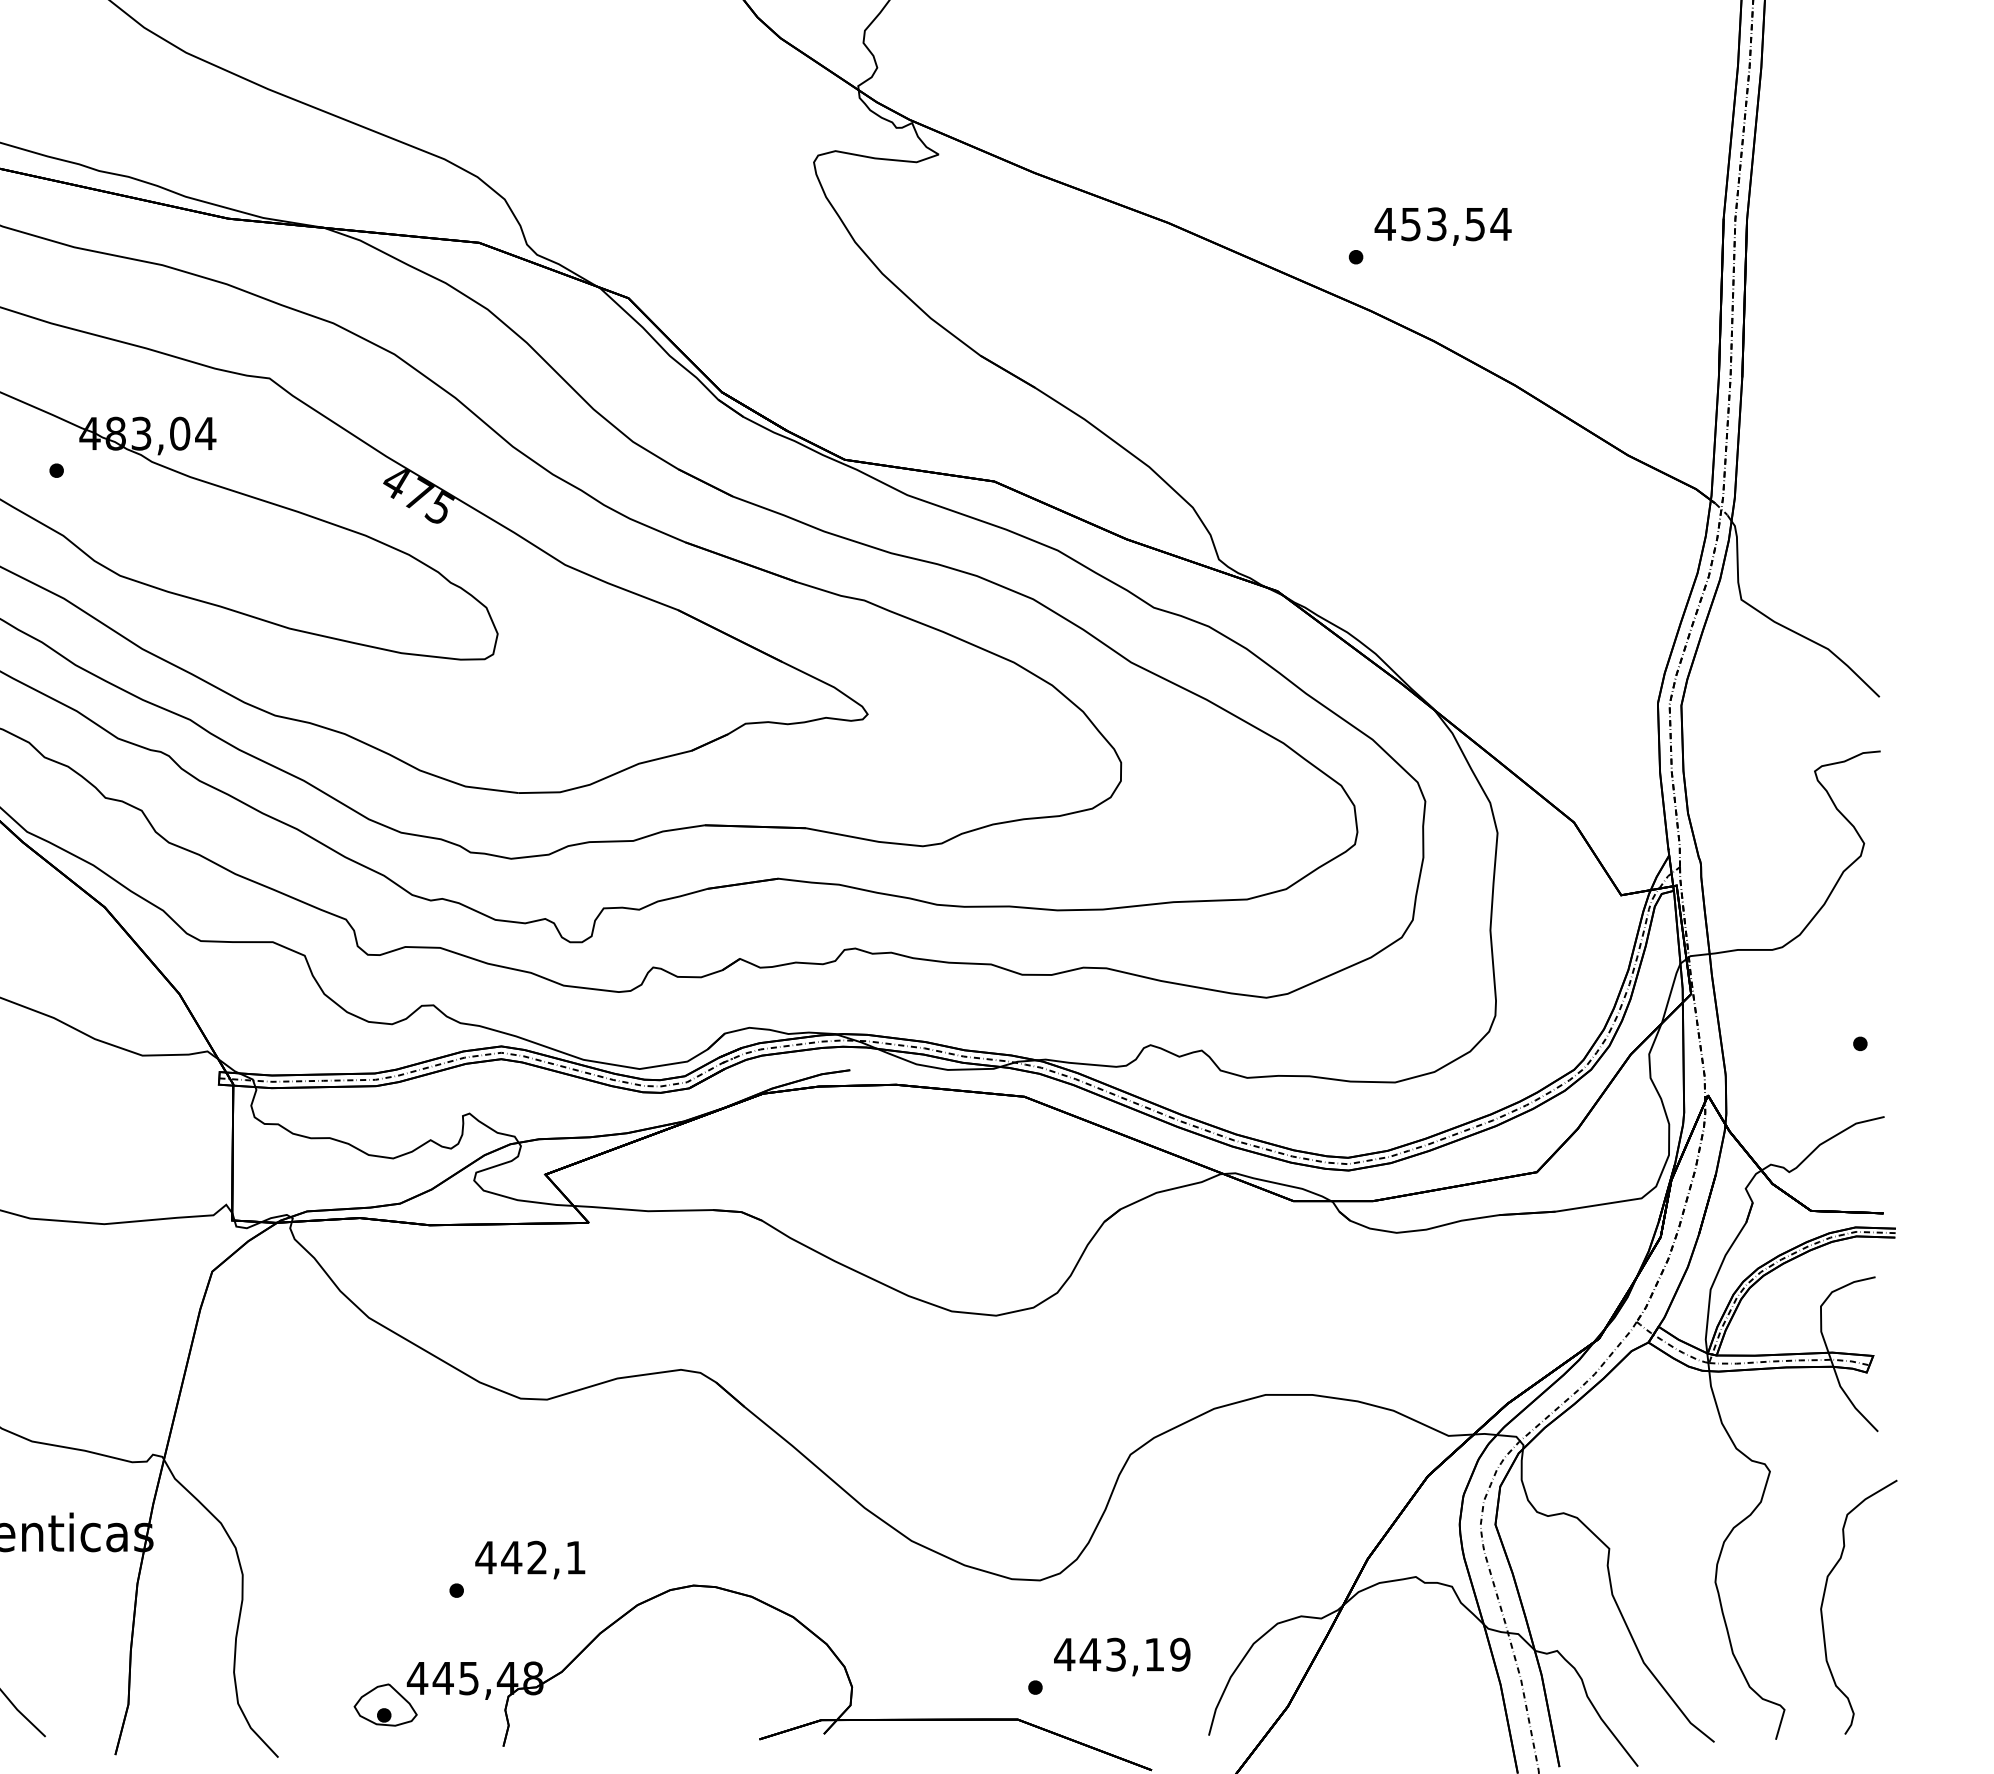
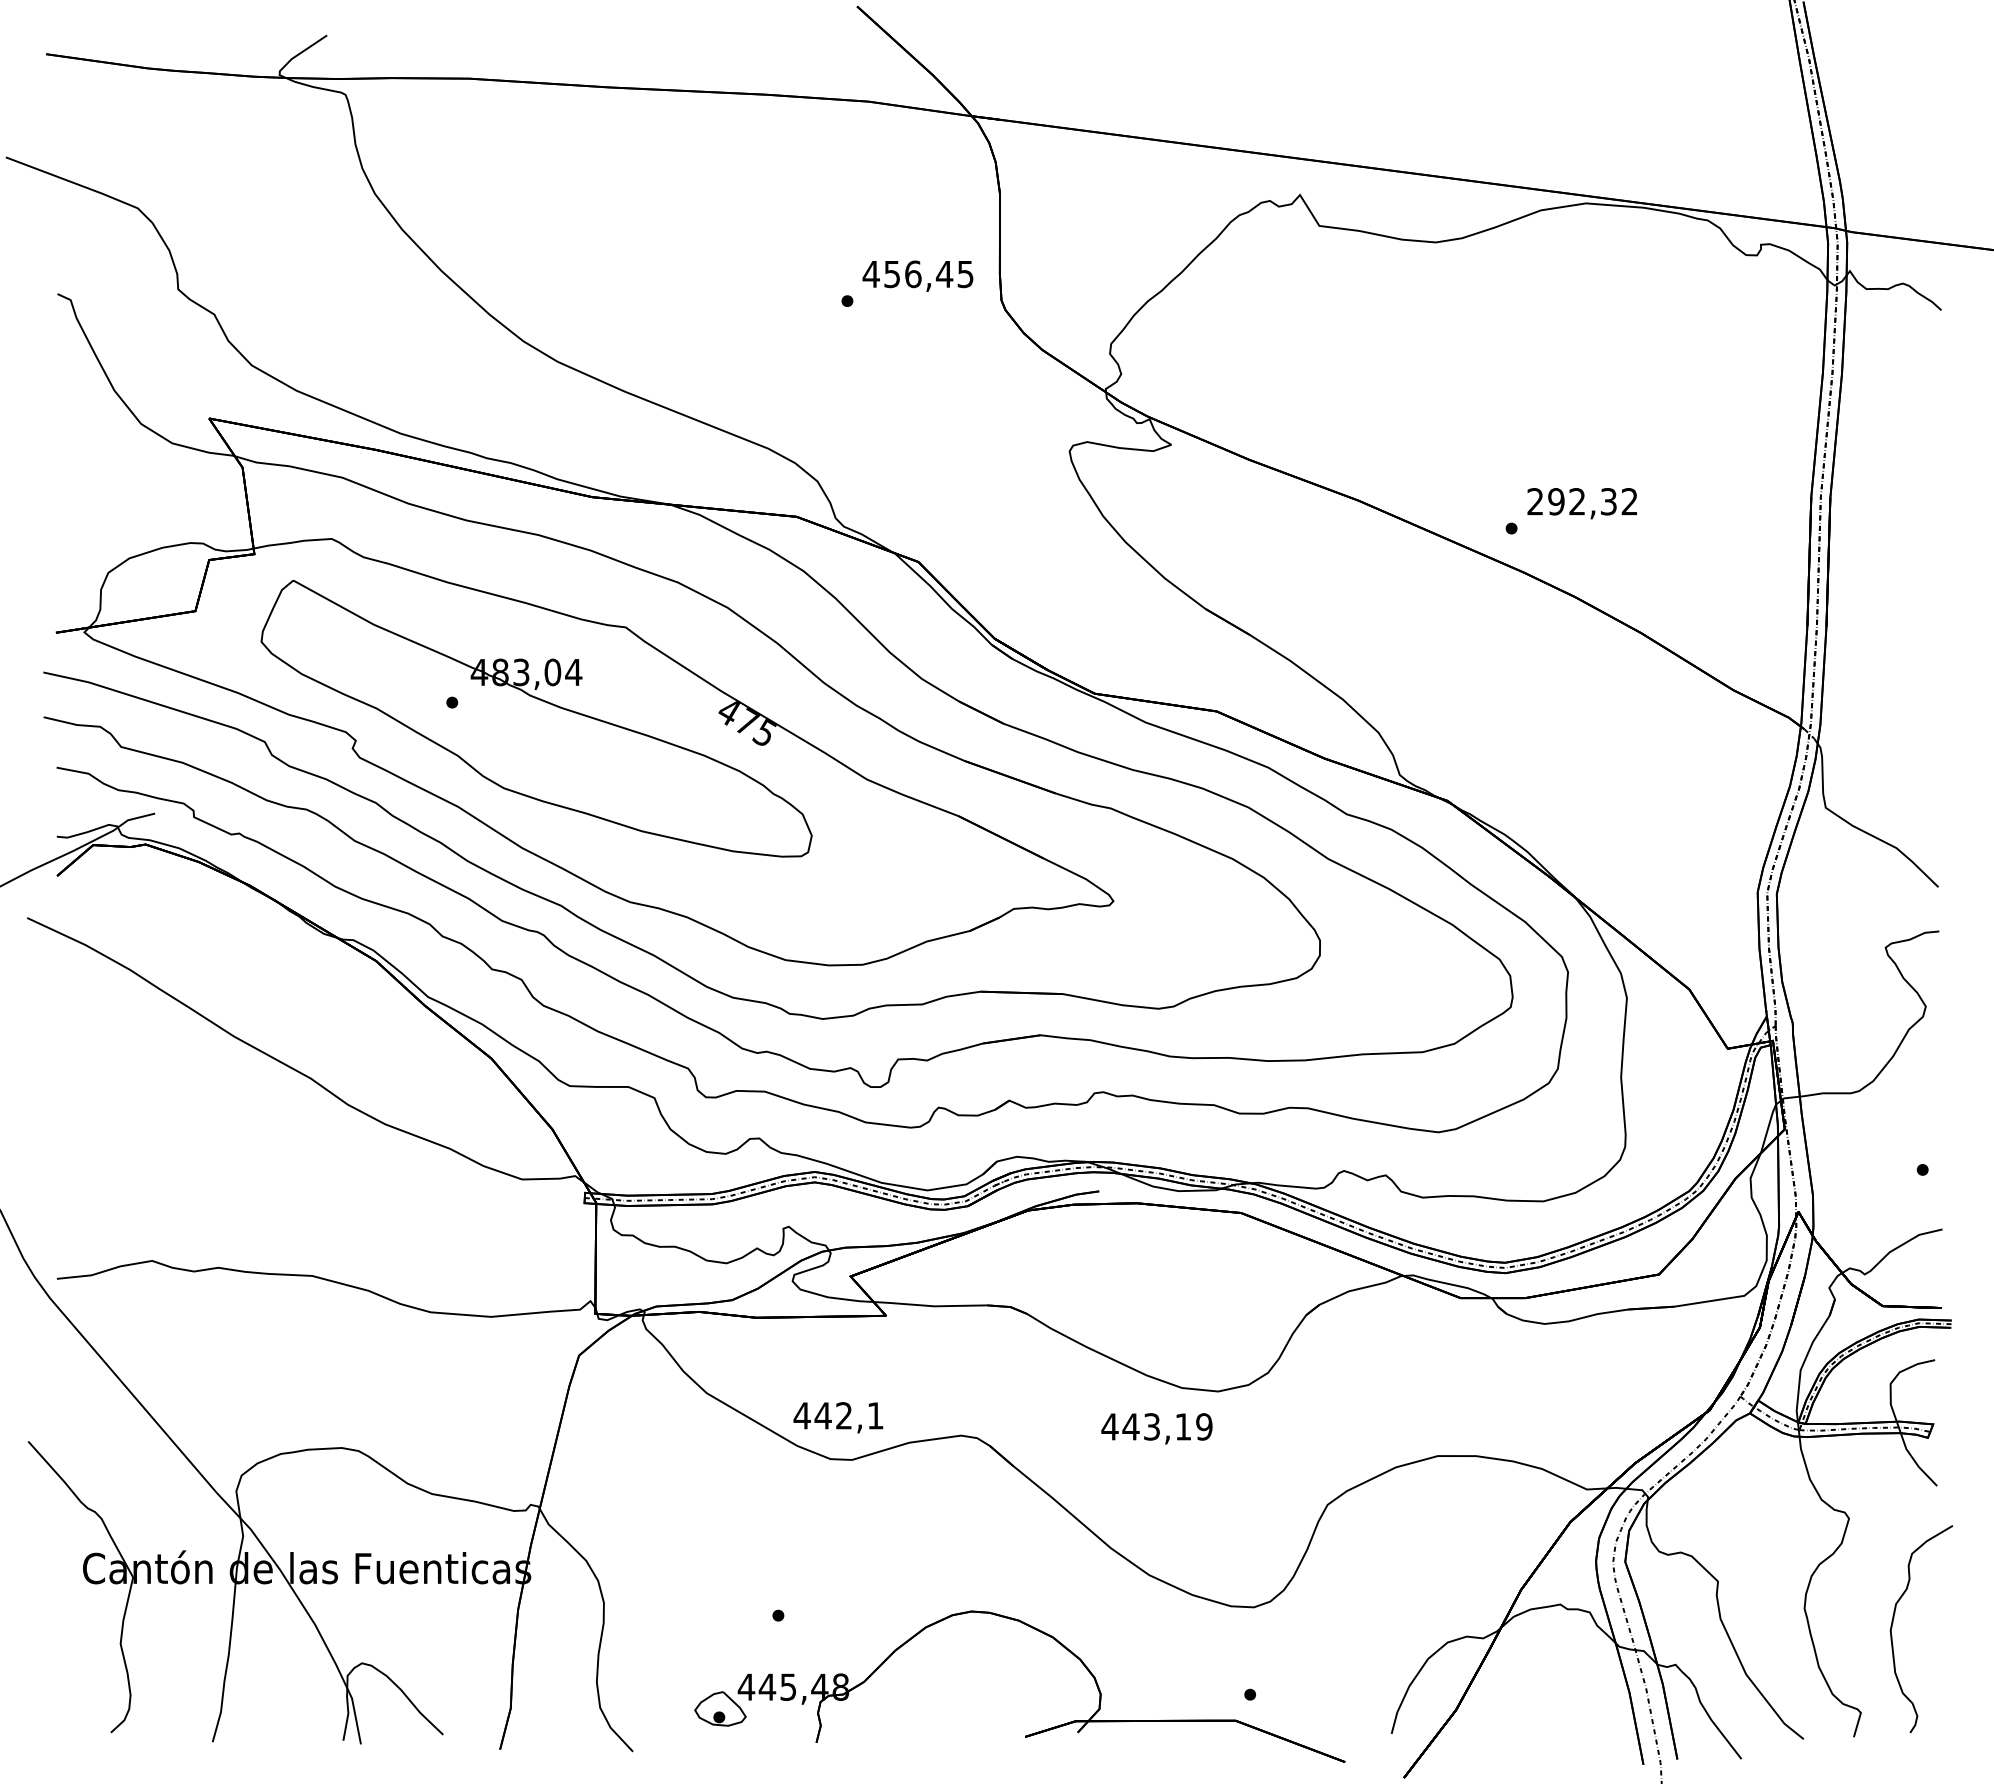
text: (1443, 224) -> (1582, 501), 453,54 -> 292,32
text: (530, 1559) -> (838, 1417), moved
text: (1121, 1656) -> (1156, 1428), moved

